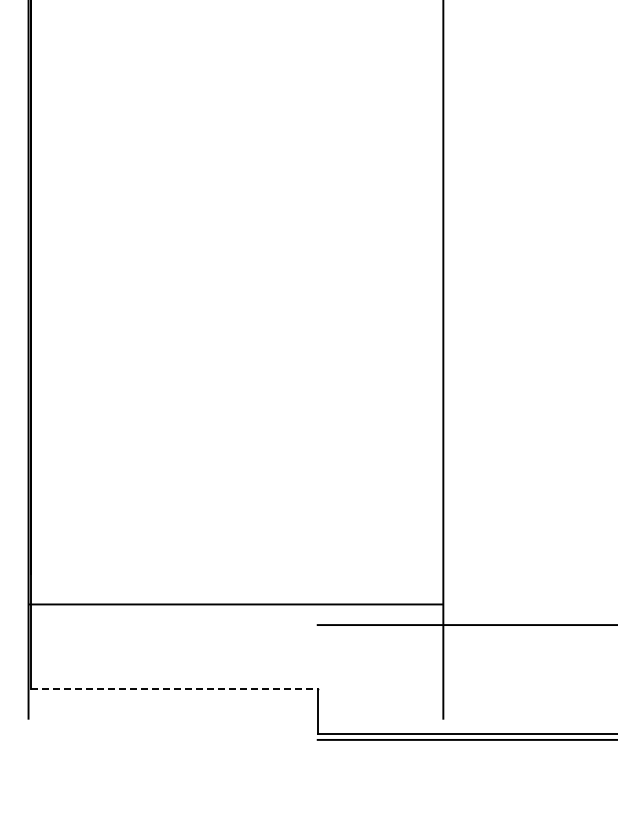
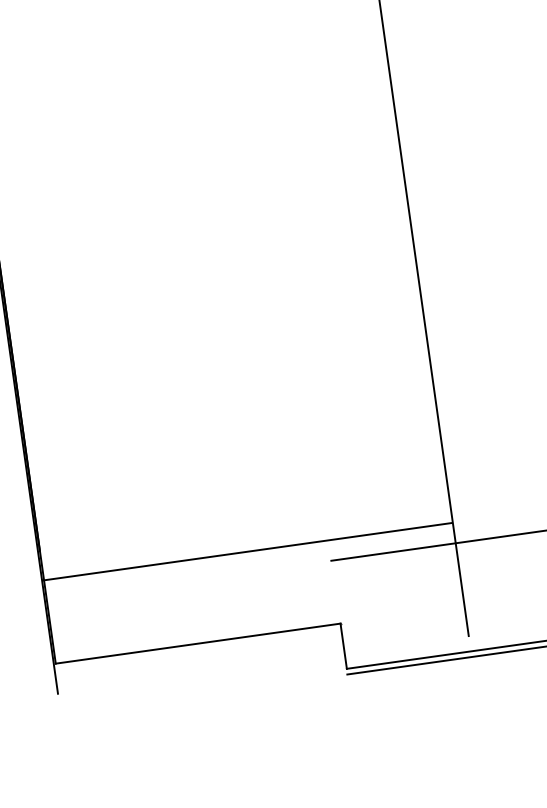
line: (174, 688) -> (198, 643), dashed -> solid

